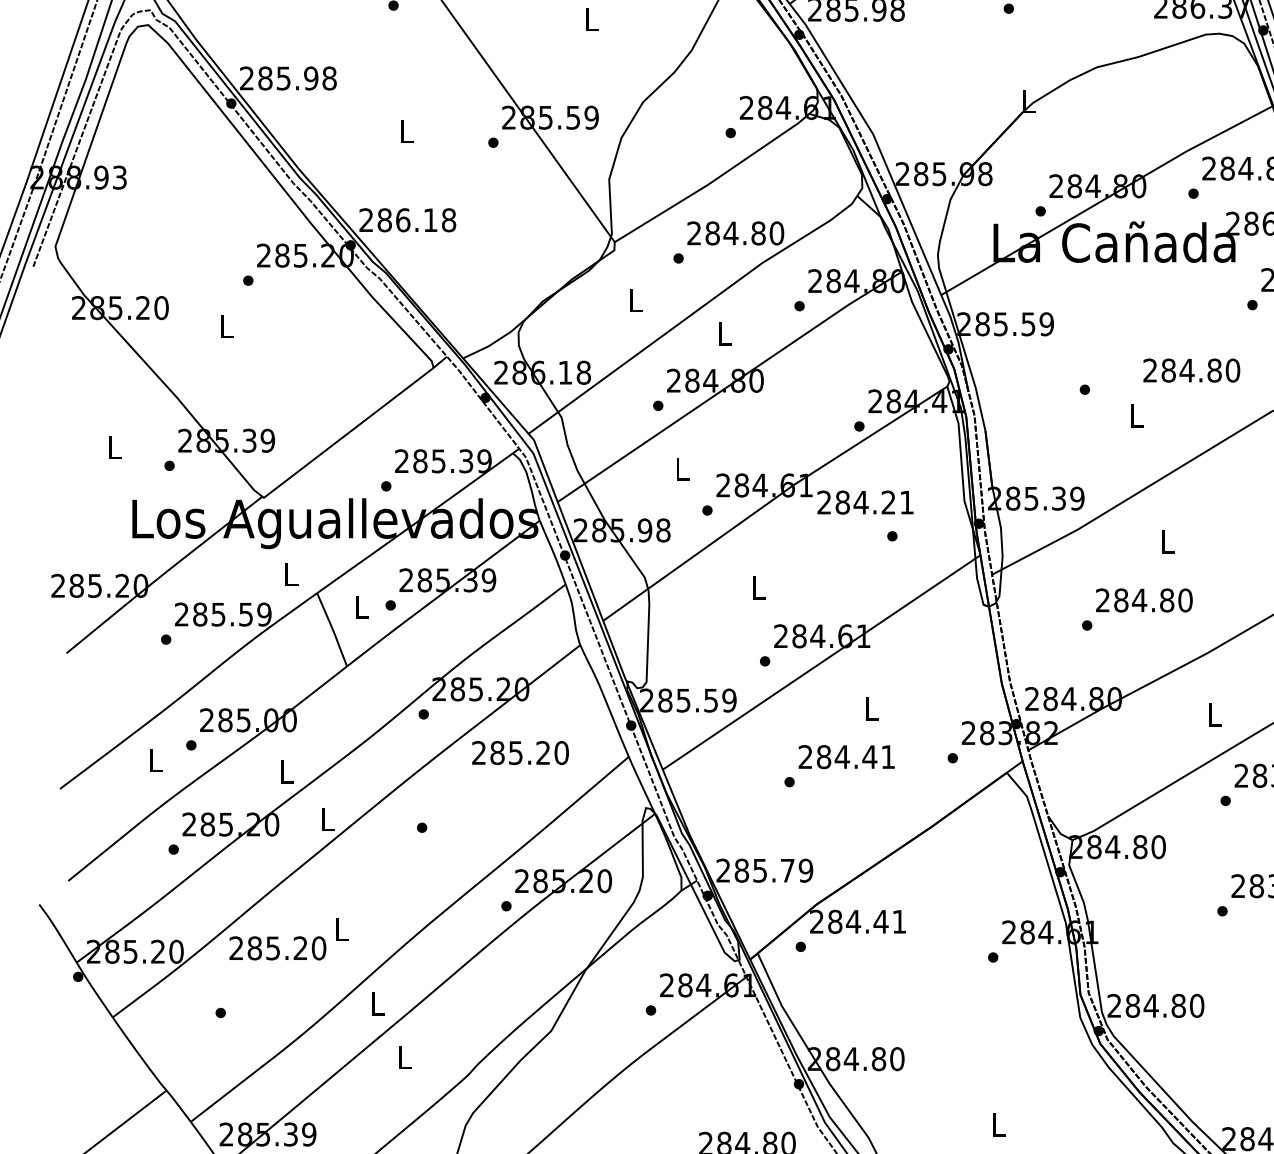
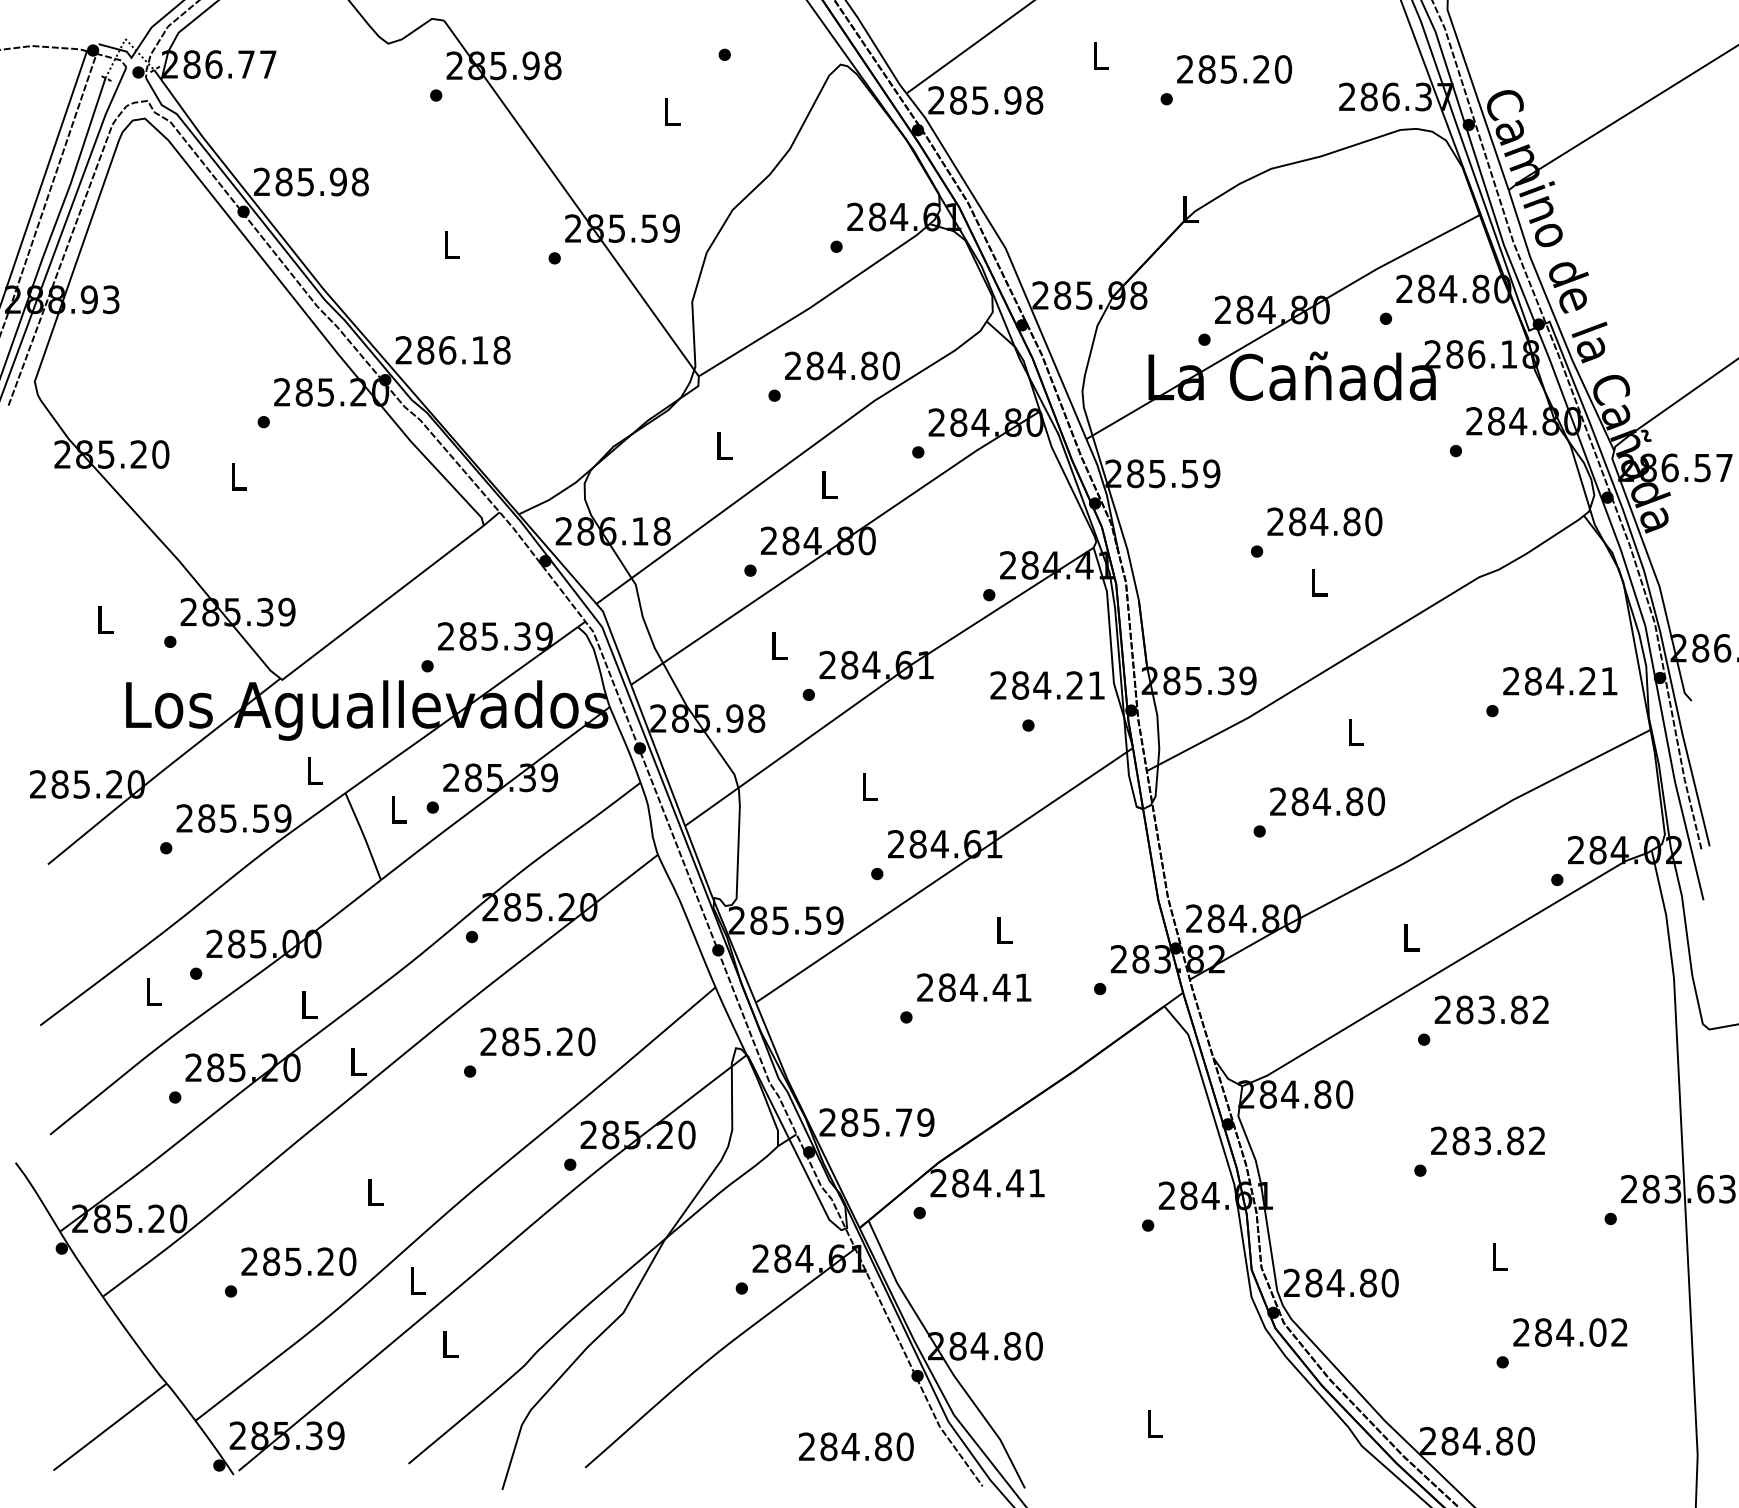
text: (1191, 370) -> (1324, 521), moved
text: (865, 502) -> (1047, 685), moved
text: (520, 752) -> (537, 1041), moved
text: (277, 948) -> (298, 1261), moved

